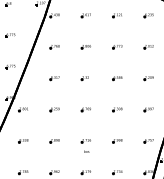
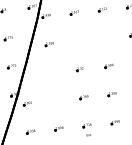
part: (85, 47) -> (77, 41), removed
part: (117, 47) -> (105, 38), removed
part: (54, 78) -> (52, 72), removed
part: (54, 109) -> (55, 100), removed

